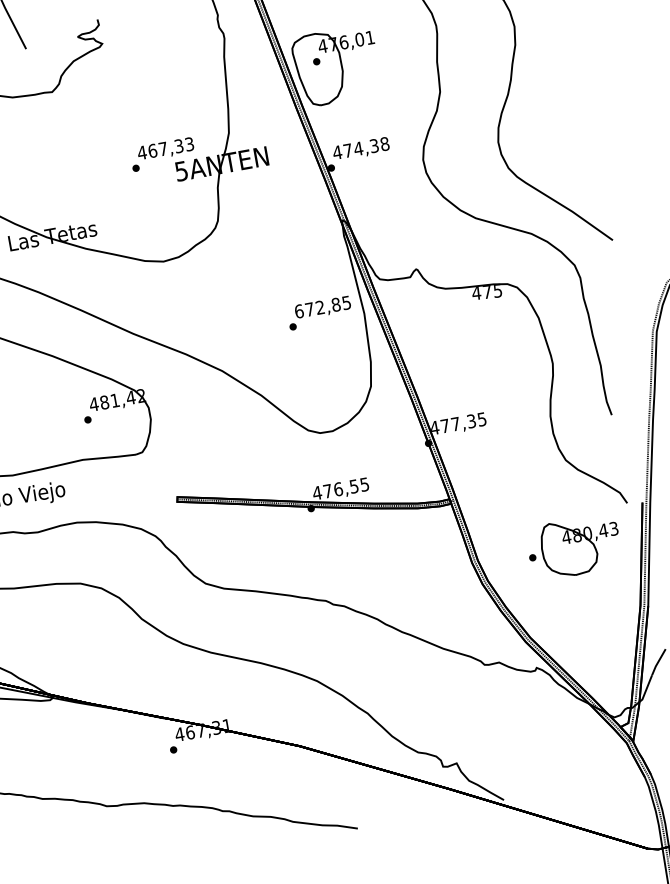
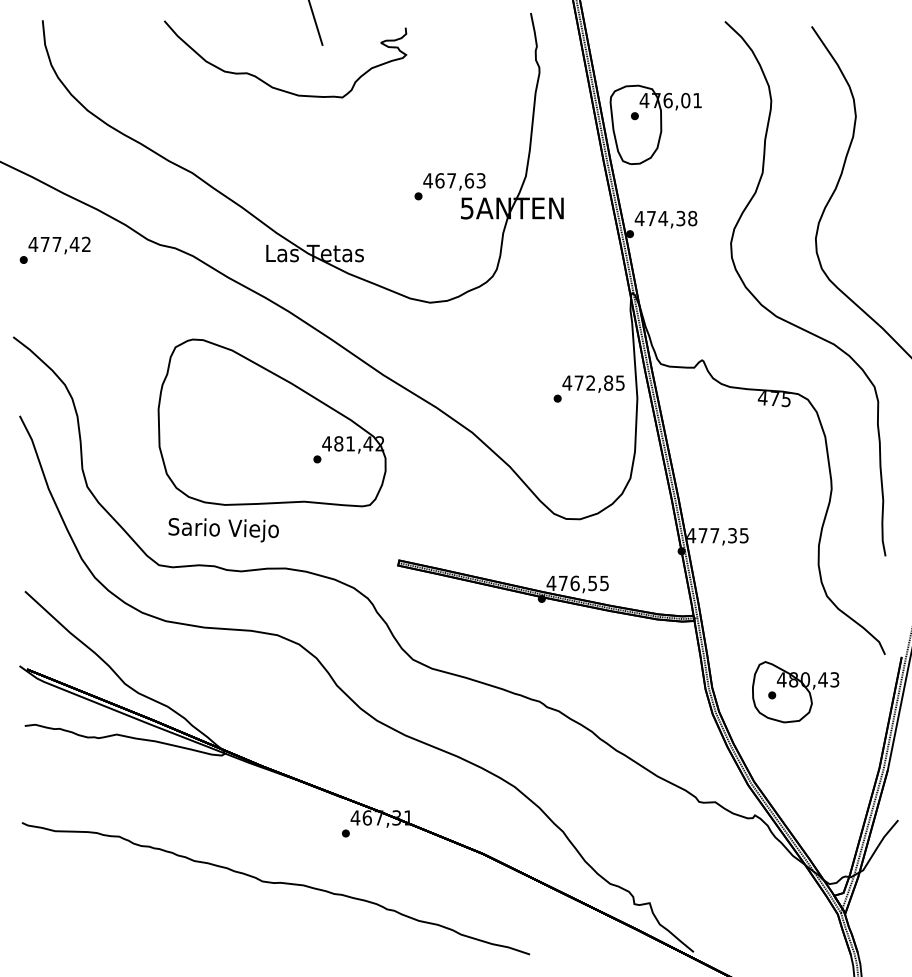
text: (179, 145) -> (469, 180), 467,33 -> 467,63
text: (299, 310) -> (567, 382), 672,85 -> 472,85
part: (580, 546) -> (795, 692), moved

